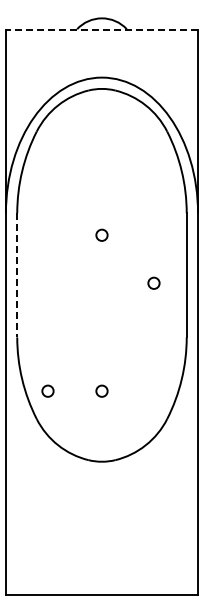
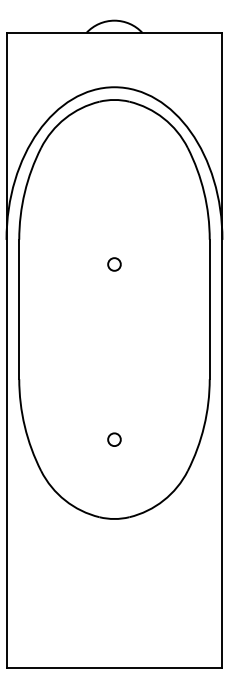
line: (101, 29) -> (113, 33), dashed -> solid
line: (17, 275) -> (19, 309), dashed -> solid
circle: (153, 282) -> (172, 317), removed
circle: (47, 390) -> (53, 438), removed

